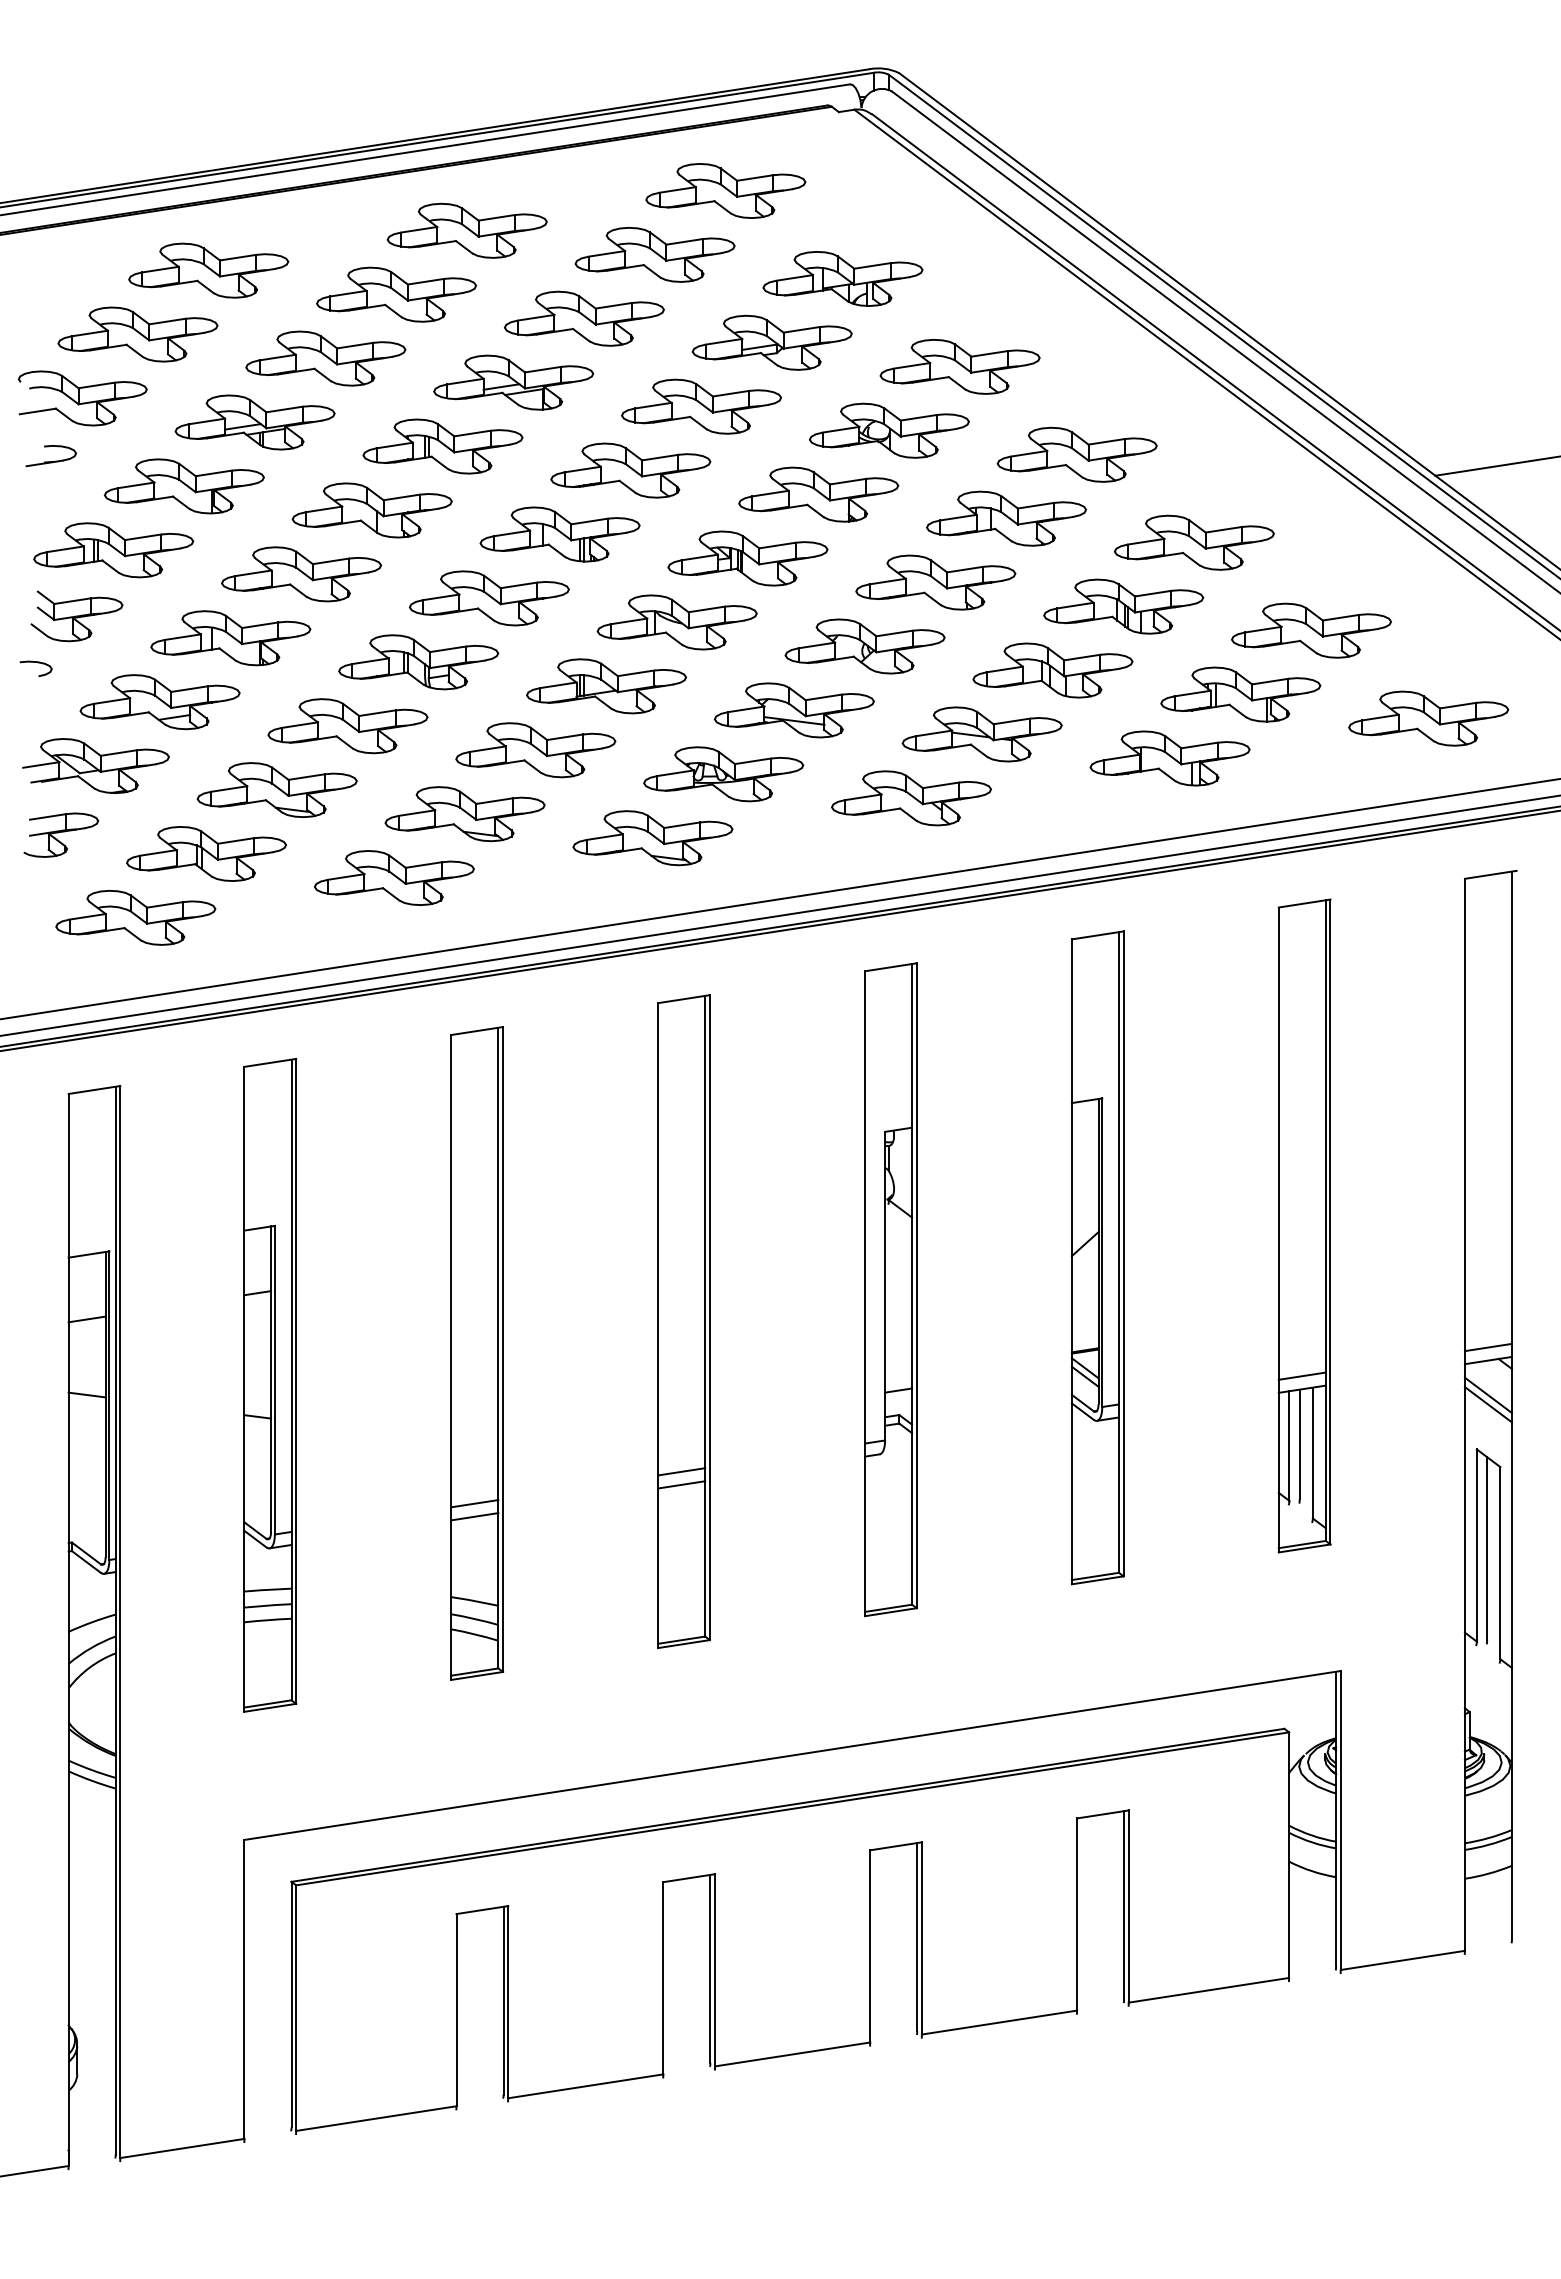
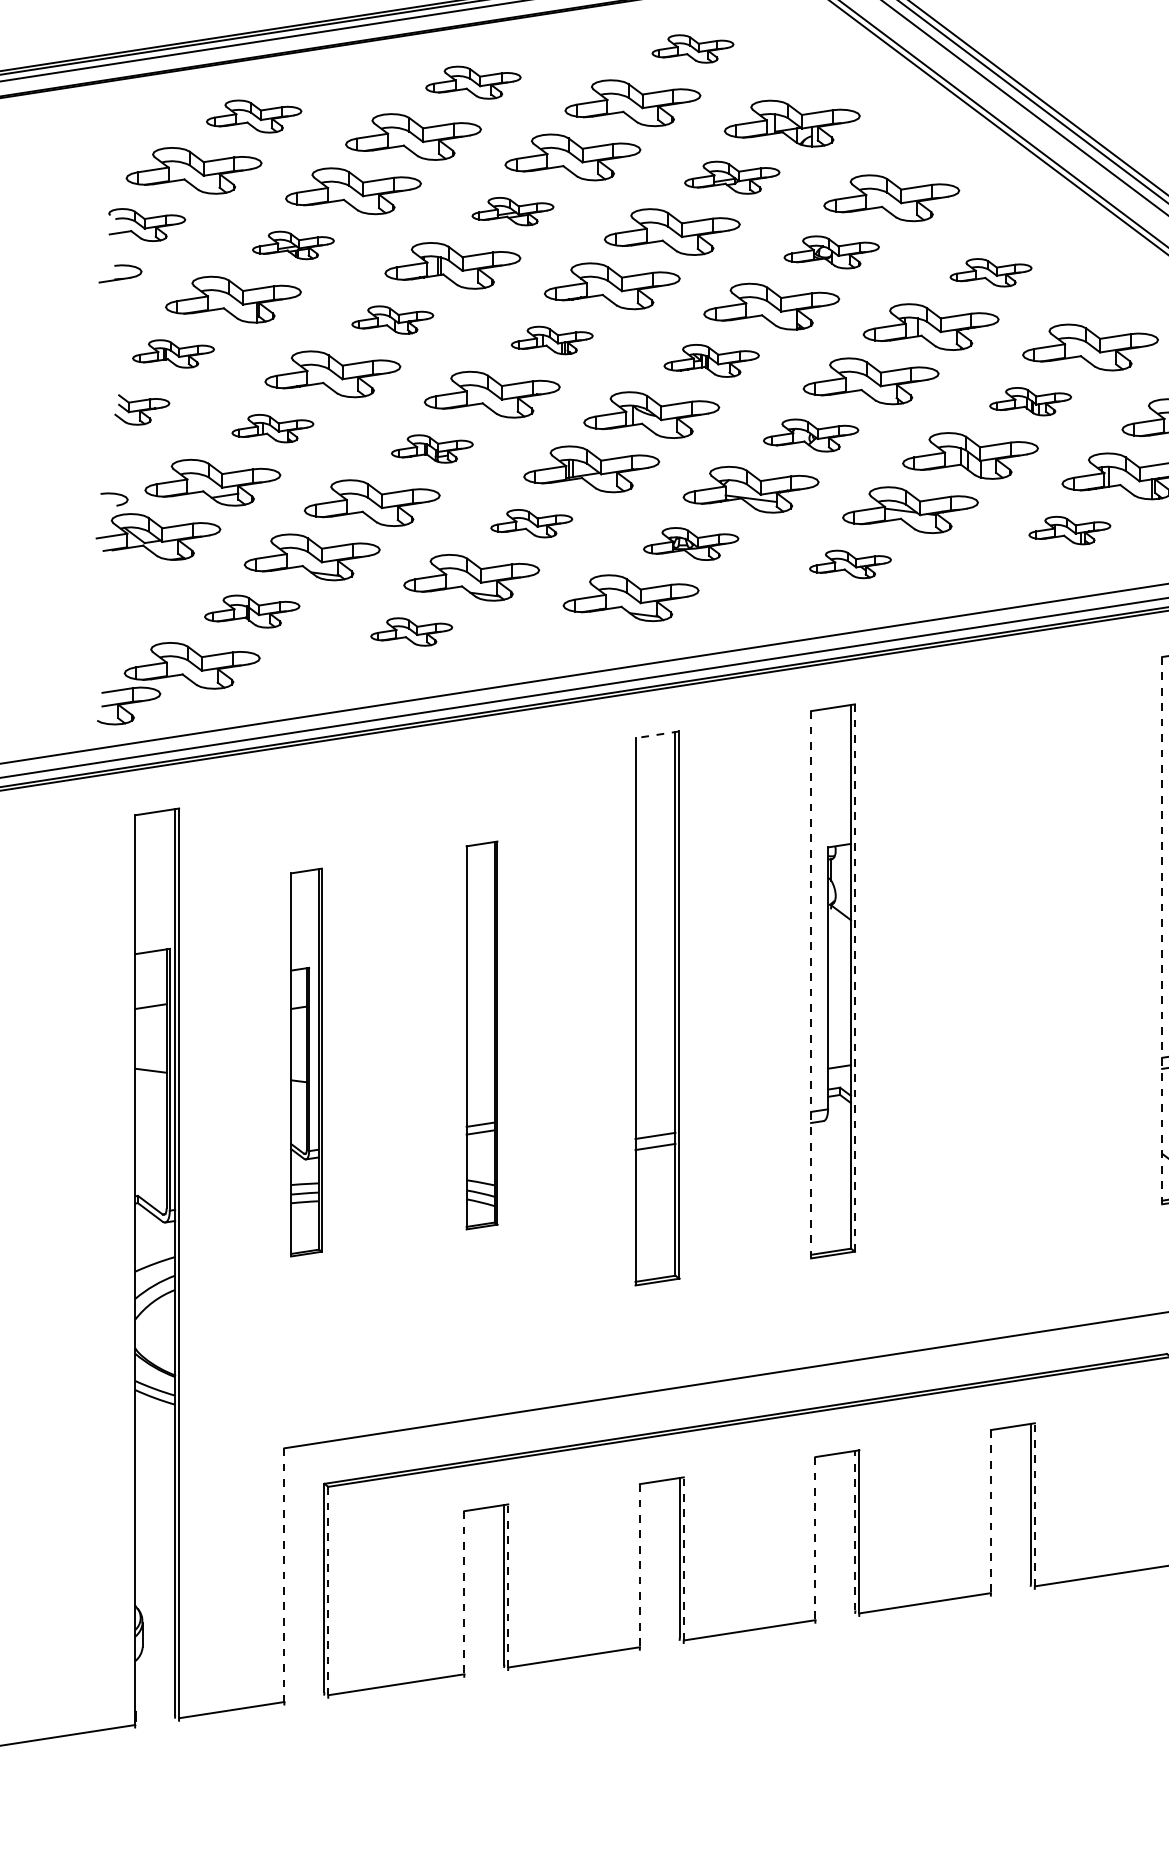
part: (725, 190) -> (692, 48), size x0.6
part: (466, 230) -> (472, 82), size x0.7
part: (208, 270) -> (253, 116), size x0.7
part: (771, 342) -> (731, 177), size x0.7
part: (513, 382) -> (512, 211), size x0.6
part: (82, 398) -> (147, 225), size x0.7
part: (254, 422) -> (292, 245), size x0.6
part: (889, 430) -> (831, 252), size x0.7
part: (1076, 454) -> (990, 272), size x0.6
part: (371, 510) -> (392, 320), size x0.6
part: (559, 534) -> (551, 340), size x0.6
part: (113, 550) -> (173, 354), size x0.6
part: (747, 558) -> (711, 360), size x0.7
part: (1123, 606) -> (1030, 401), size x0.6
part: (76, 616) -> (141, 410), size x0.7
part: (230, 638) -> (272, 428), size x0.6
part: (864, 646) -> (810, 435), size x0.7
part: (418, 662) -> (432, 449), size x0.6
curve: (37, 663) -> (115, 494), moved
part: (535, 750) -> (531, 523), size x0.6
part: (1169, 758) -> (1069, 530), size x0.6
part: (723, 774) -> (690, 544), size x0.7
part: (911, 798) -> (850, 564), size x0.6
part: (61, 834) -> (129, 705), moved
part: (206, 853) -> (252, 611), size x0.7
part: (394, 877) -> (411, 631), size x0.6
line: (683, 999) -> (657, 735), solid -> dashed
line: (1278, 1230) -> (1161, 931), solid -> dashed
part: (1097, 1257) -> (1008, 954), removed
line: (916, 1285) -> (854, 977), solid -> dashed
line: (865, 1294) -> (811, 985), solid -> dashed
part: (477, 1353) -> (482, 1035), size x0.7
part: (270, 1385) -> (306, 1062), size x0.7
line: (1128, 1906) -> (1034, 1504), solid -> dashed
line: (1077, 1915) -> (991, 1512), solid -> dashed
line: (917, 1937) -> (855, 1531), solid -> dashed
line: (870, 1946) -> (815, 1538), solid -> dashed
line: (715, 1969) -> (684, 1558), solid -> dashed
line: (663, 1978) -> (640, 1565), solid -> dashed
line: (244, 1989) -> (284, 1575), solid -> dashed
line: (508, 2001) -> (508, 1585), solid -> dashed
line: (296, 2008) -> (328, 1591), solid -> dashed
line: (456, 2010) -> (464, 1593), solid -> dashed

